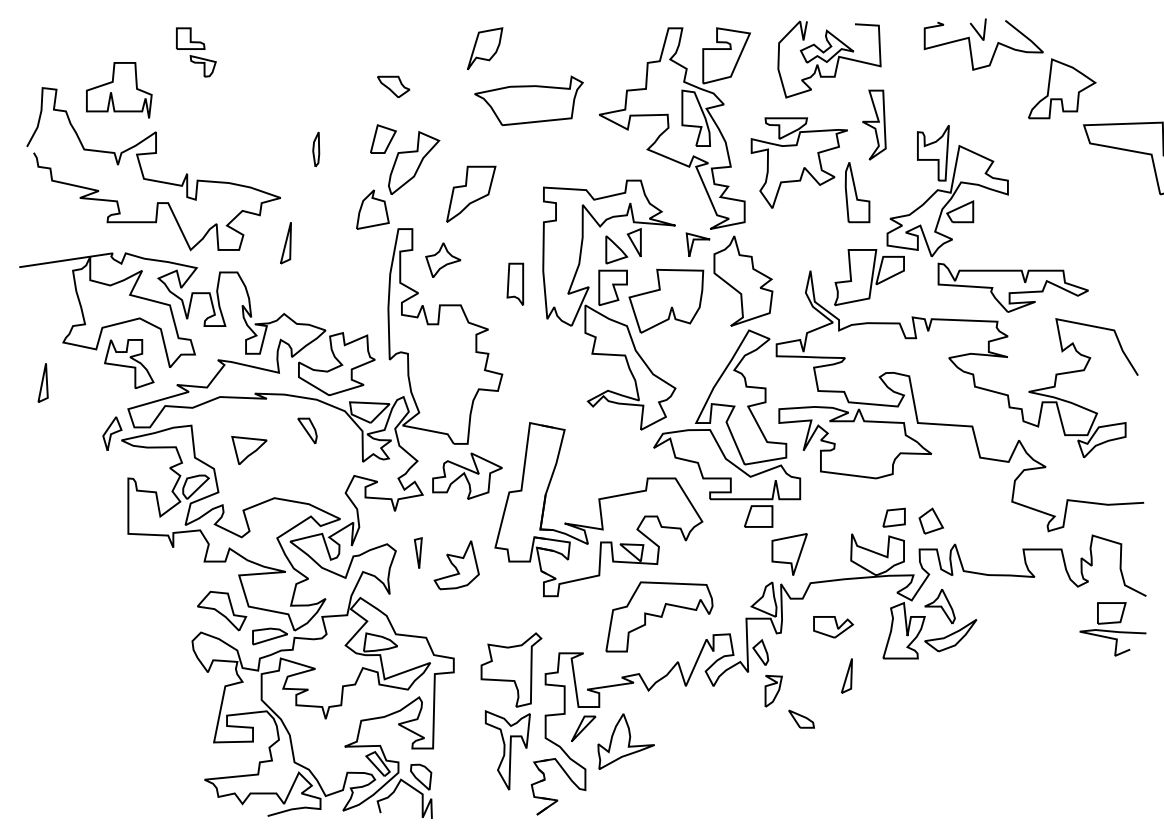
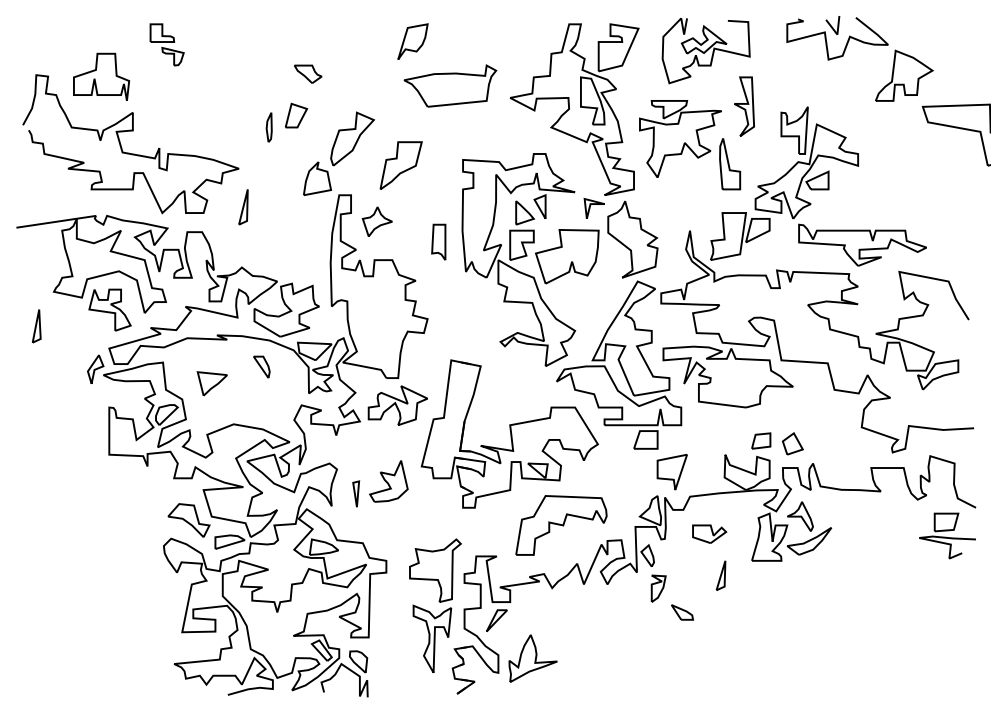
part: (394, 86) -> (308, 73), moved
part: (383, 138) -> (296, 115), moved
part: (418, 552) -> (356, 493), moved
part: (625, 741) -> (532, 658), moved

